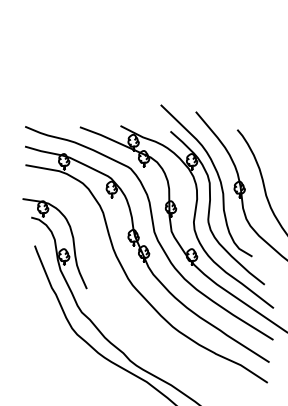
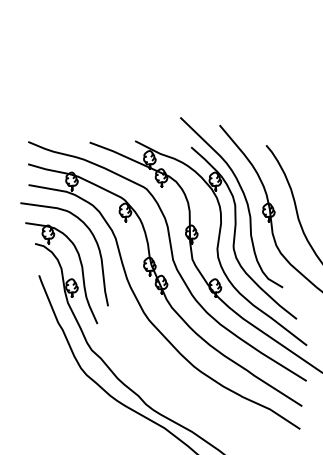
curve: (84, 214) -> (94, 240), added

